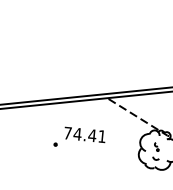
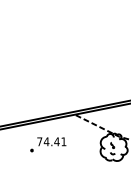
part: (79, 138) -> (48, 144), moved

